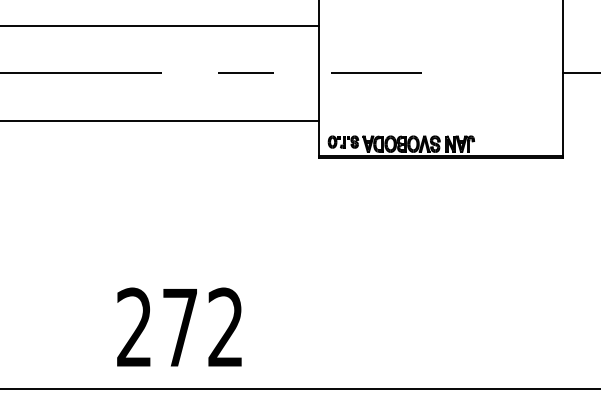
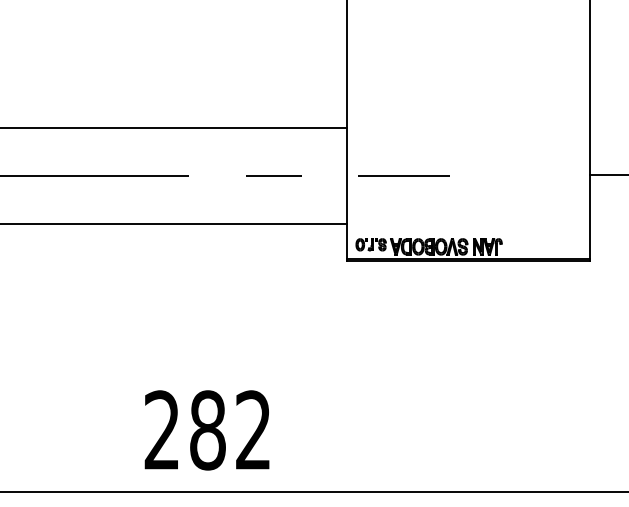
text: (179, 327) -> (207, 430), 272 -> 282

